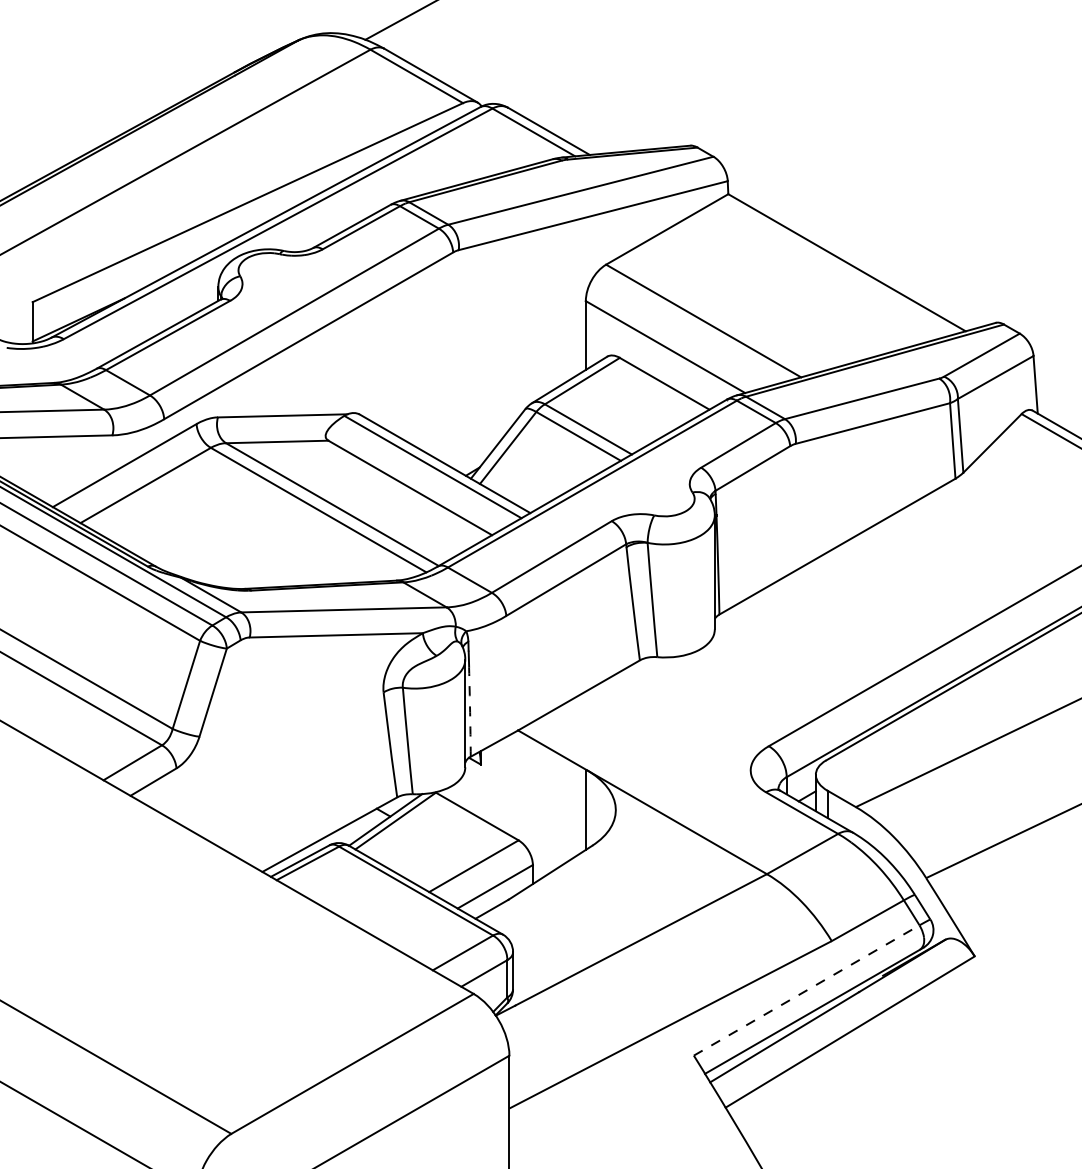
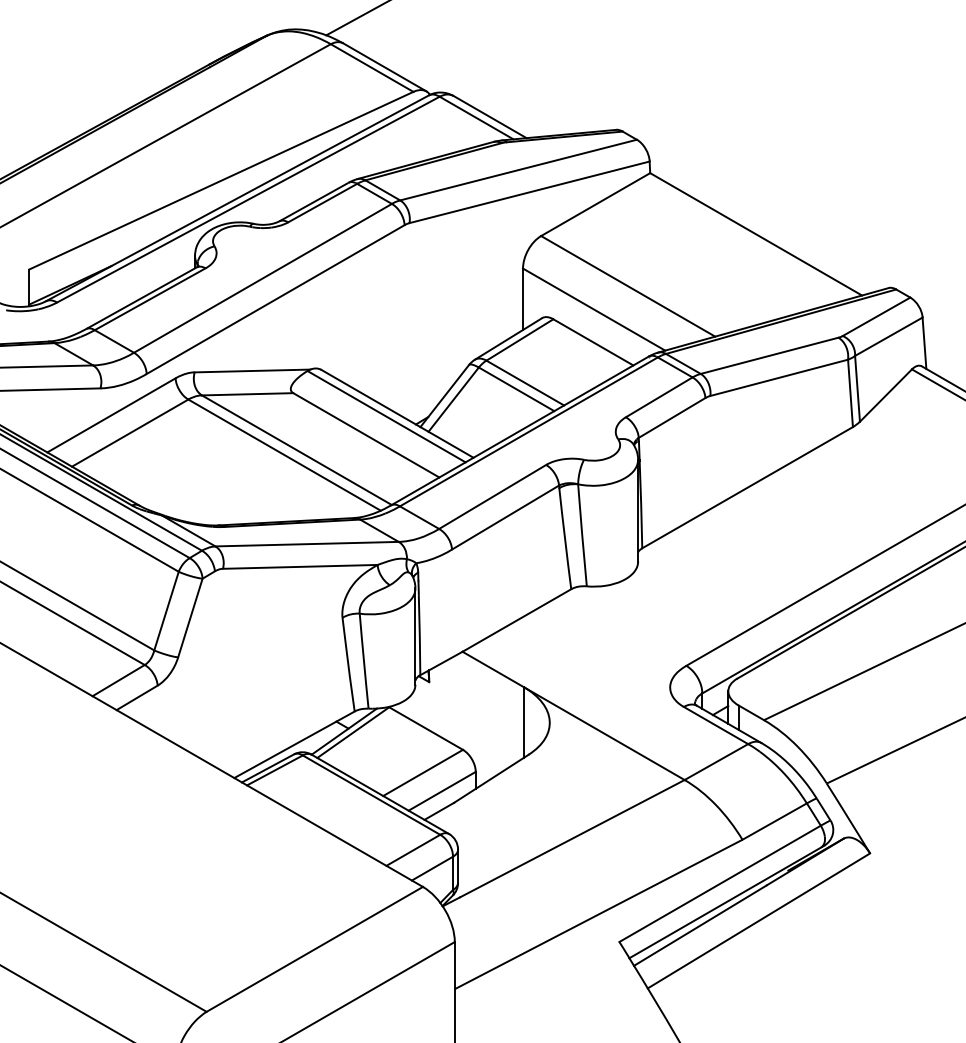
arc: (470, 712) -> (420, 635), dashed -> solid
line: (807, 990) -> (720, 883), dashed -> solid

